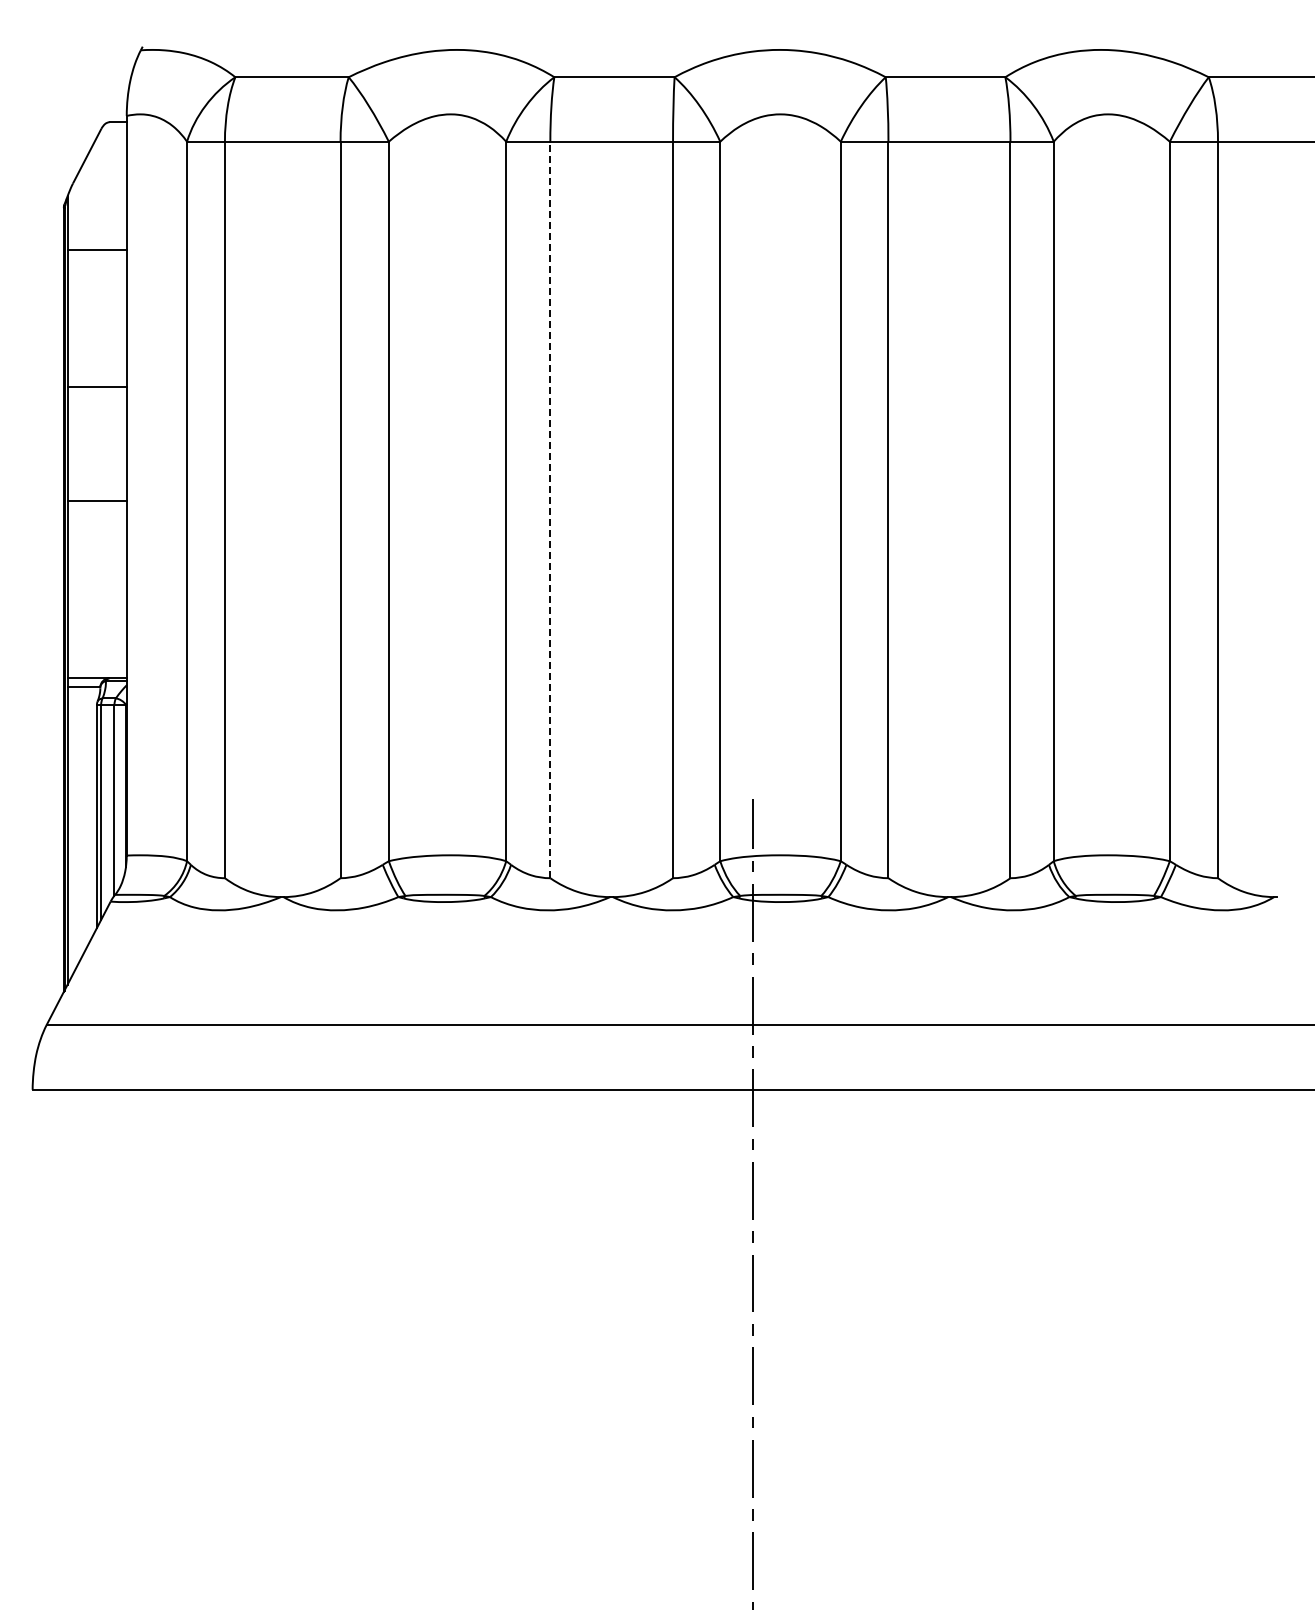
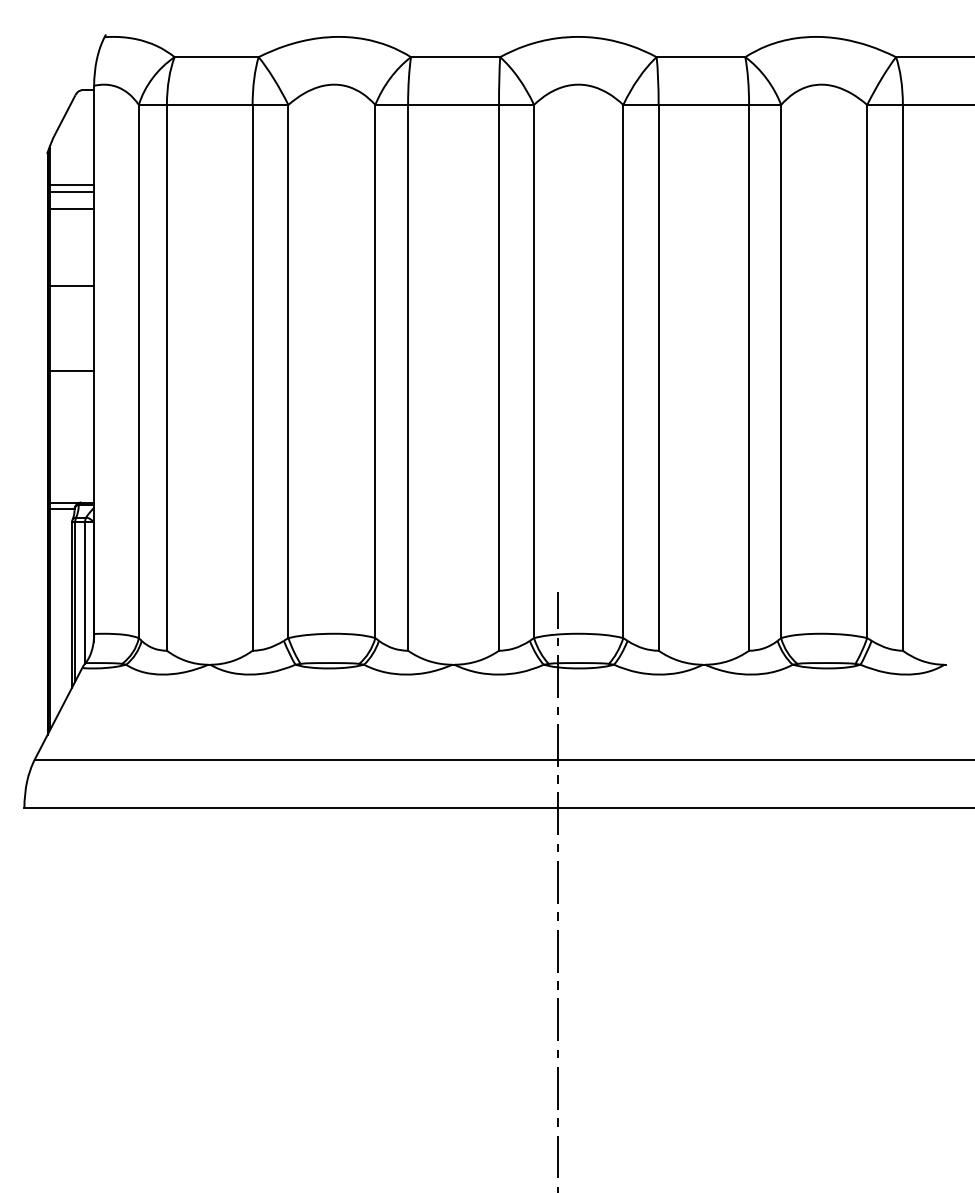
line: (96, 258) -> (71, 191), added
line: (96, 281) -> (71, 208), added
line: (550, 509) -> (408, 377), dashed -> solid

